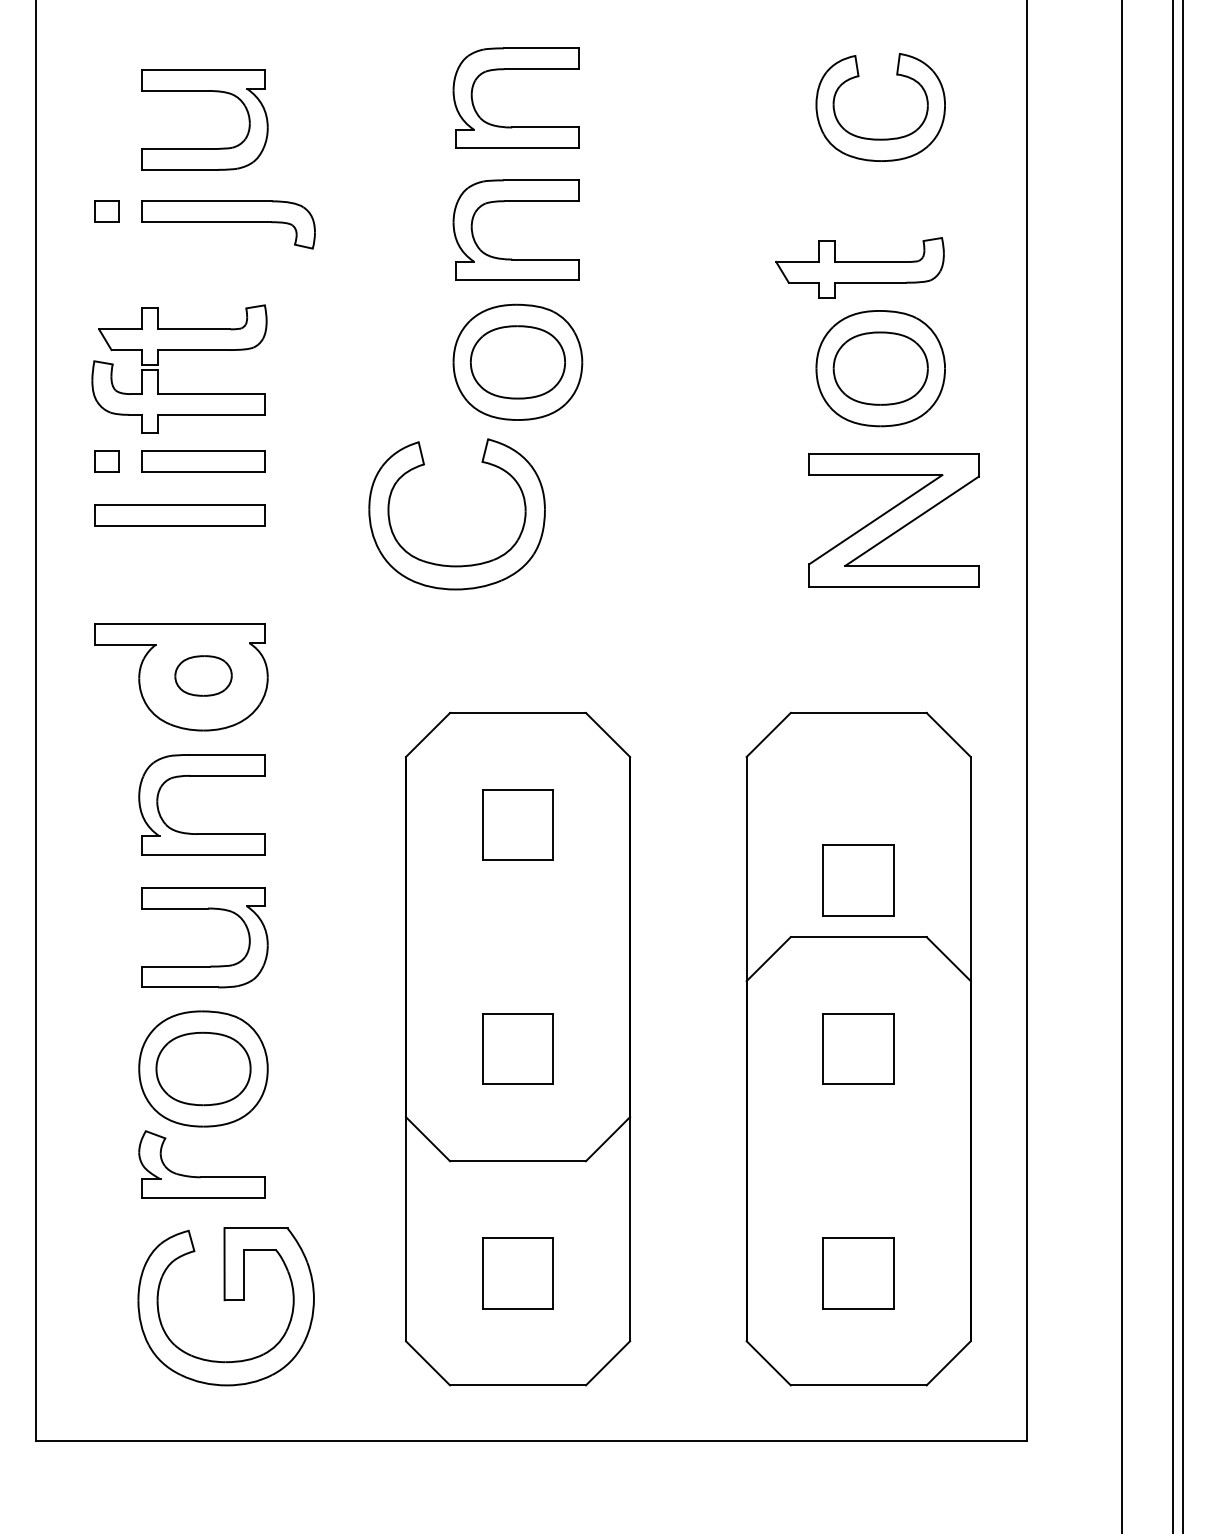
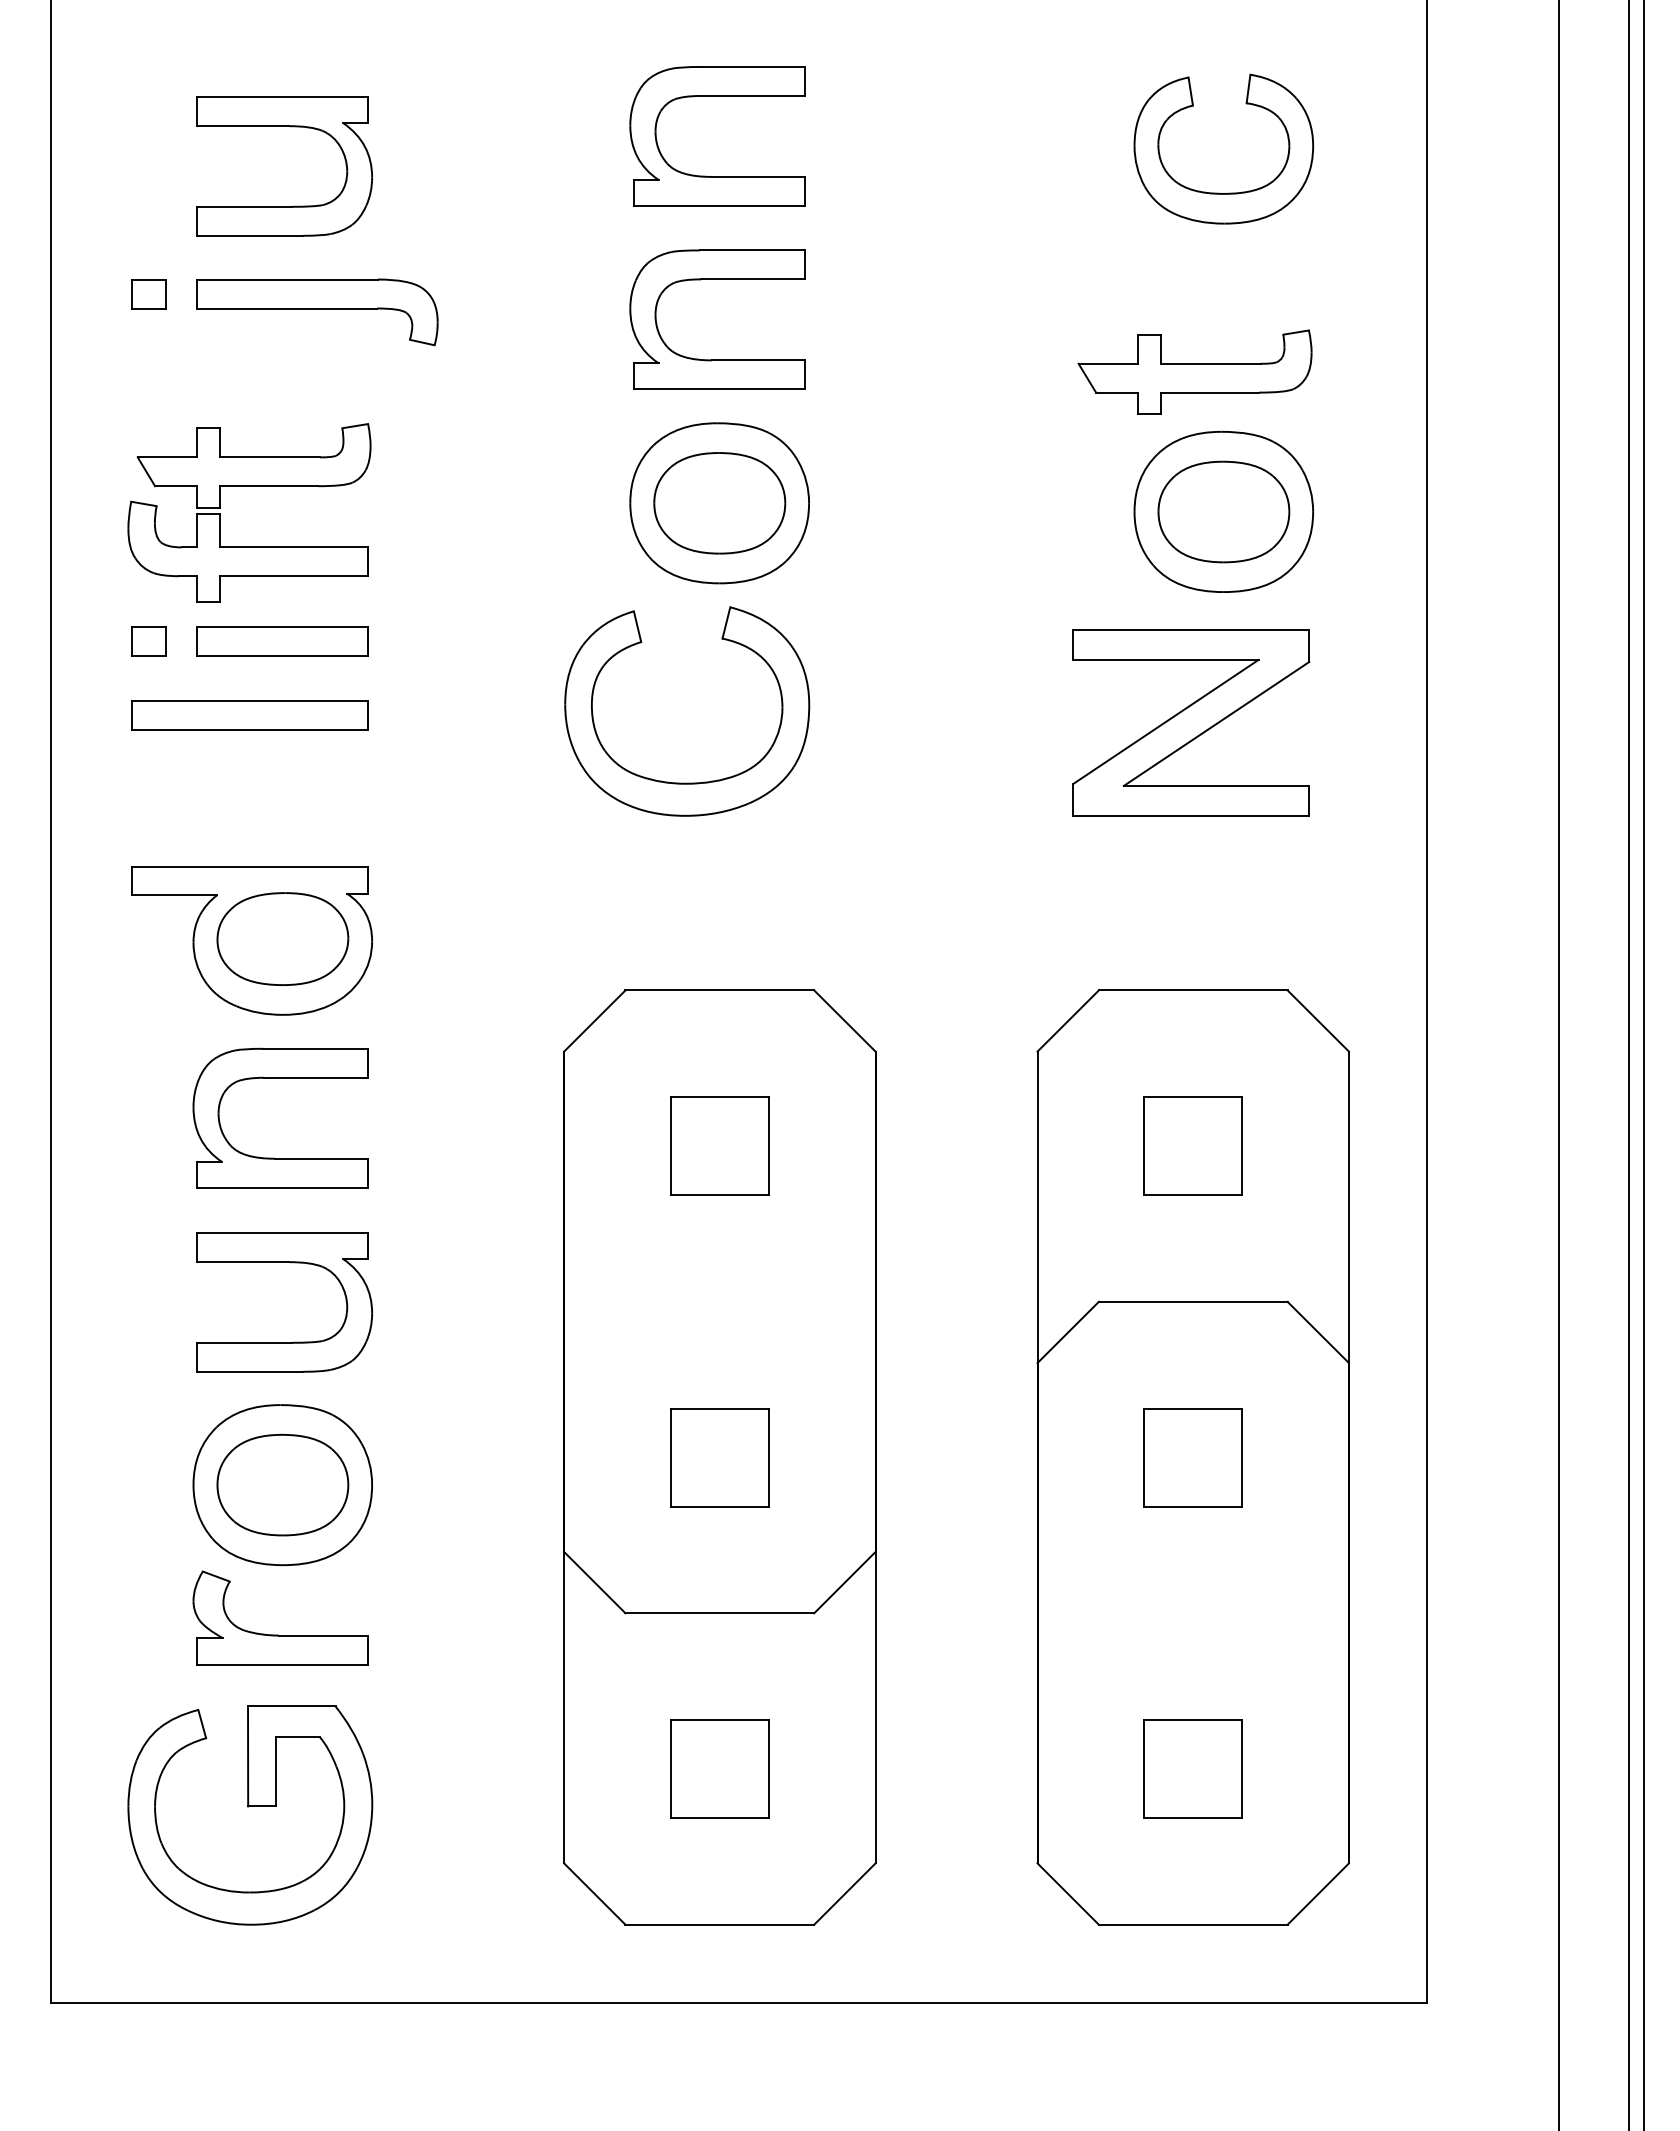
part: (894, 520) -> (1191, 722), moved
part: (457, 565) -> (687, 782), moved
part: (203, 675) -> (282, 938), size x1.67
part: (858, 879) -> (1192, 1145), moved
part: (224, 1301) -> (248, 1807), moved

